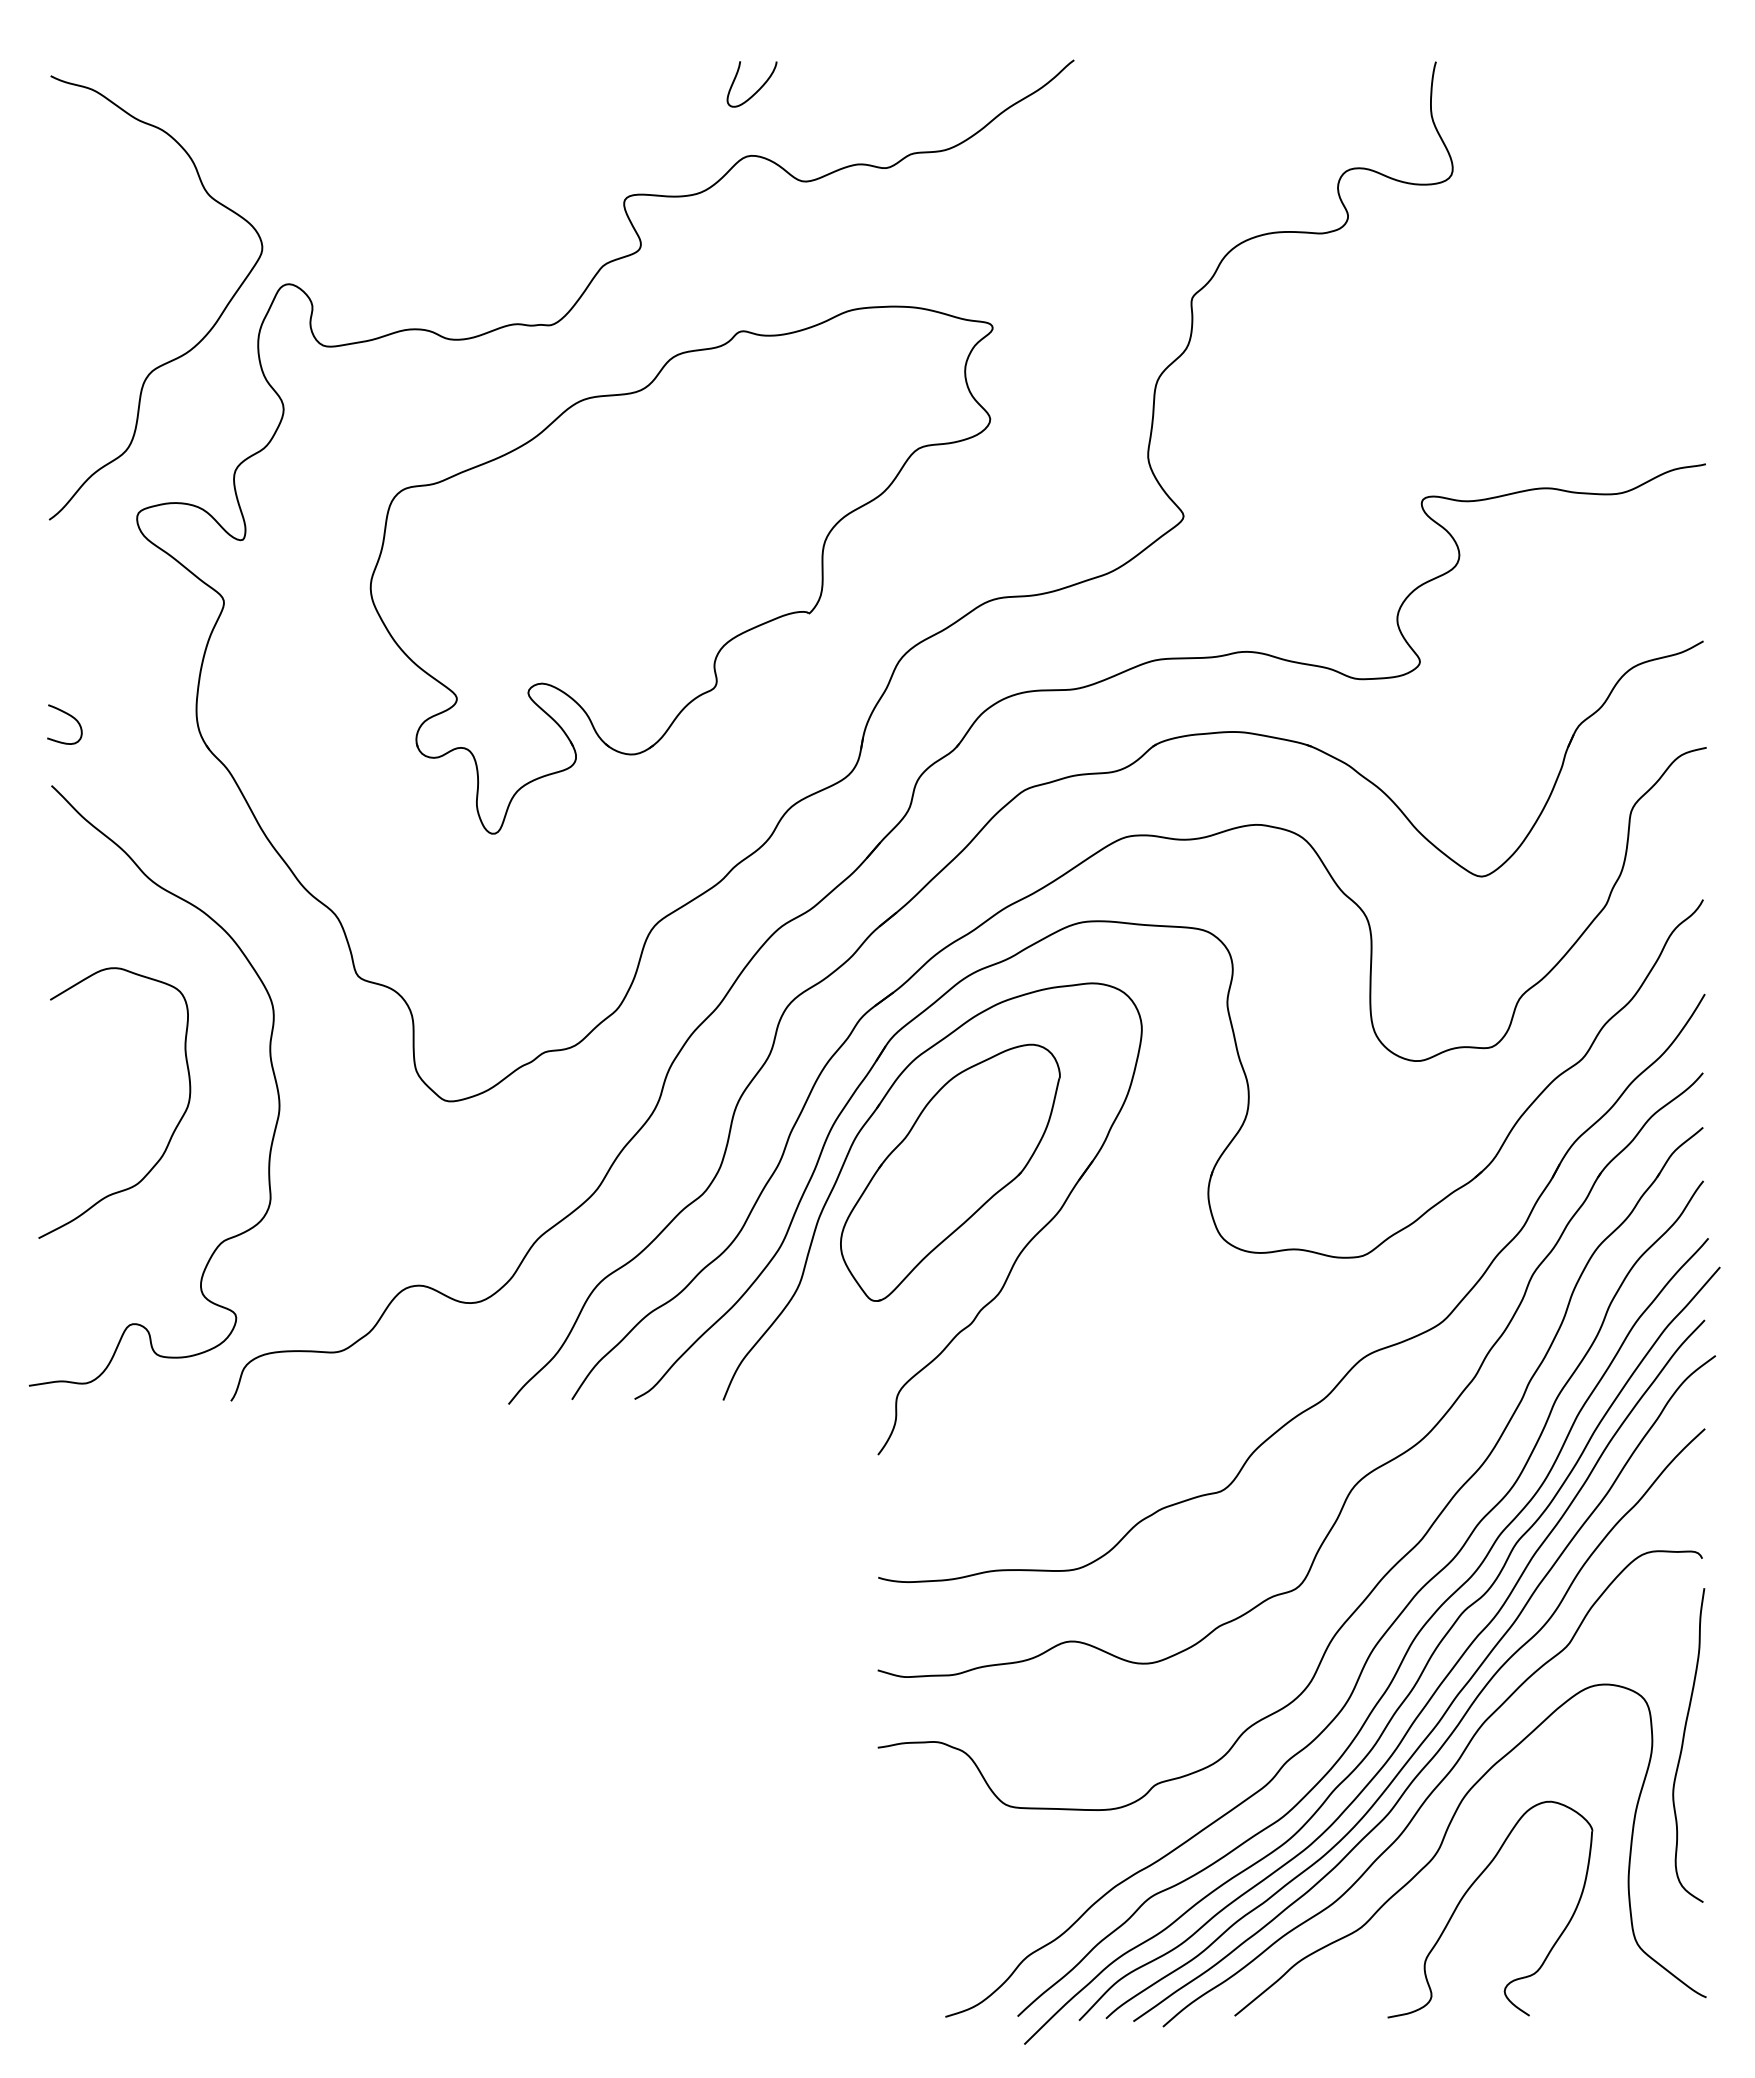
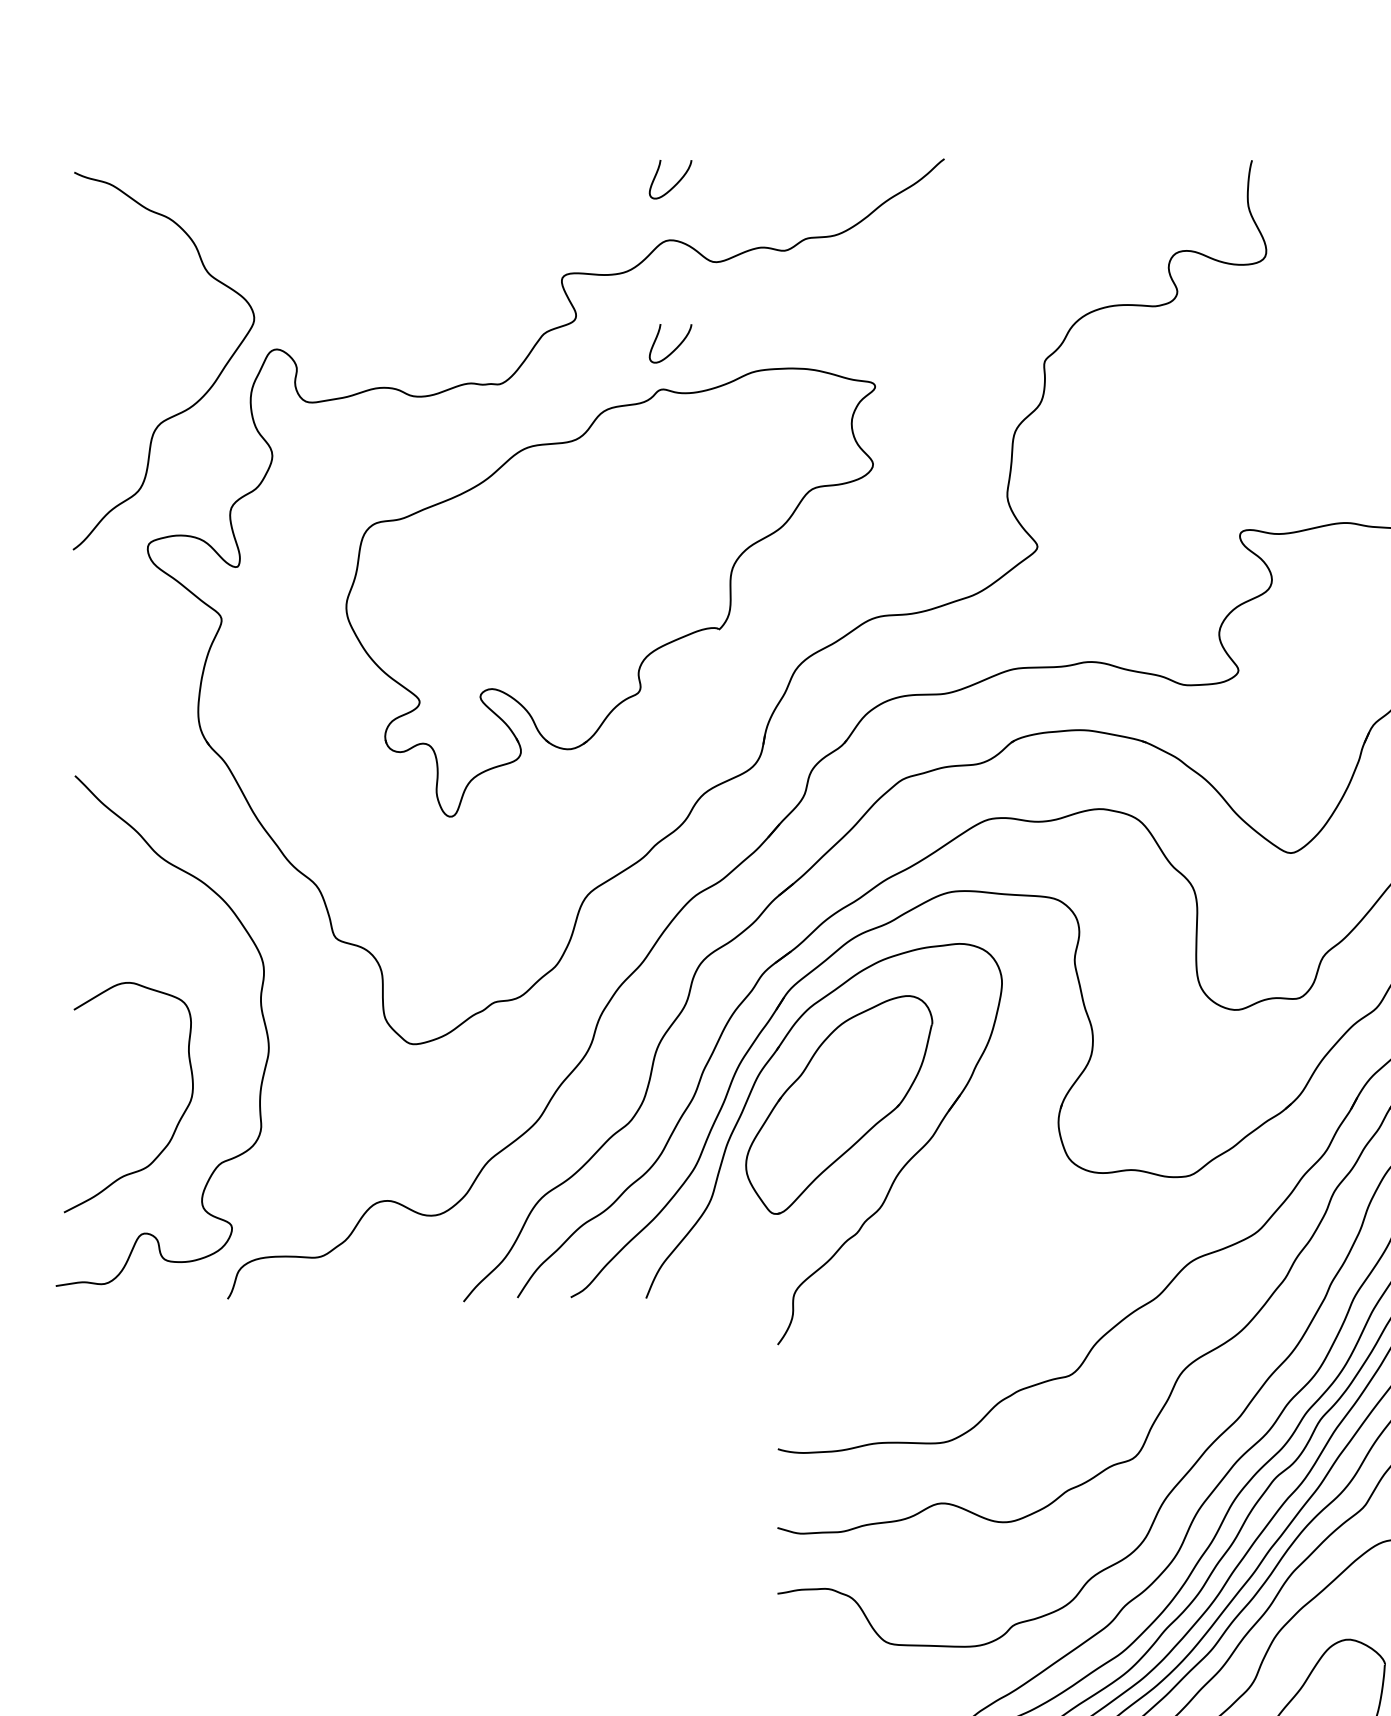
curve: (757, 283) -> (675, 348), added
curve: (69, 716) -> (90, 716), removed
curve: (172, 1132) -> (177, 1122), moved

